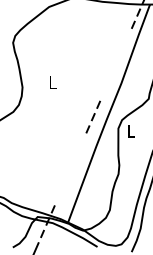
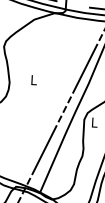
line: (115, 64) -> (84, 68), added
line: (70, 169) -> (44, 150), added

